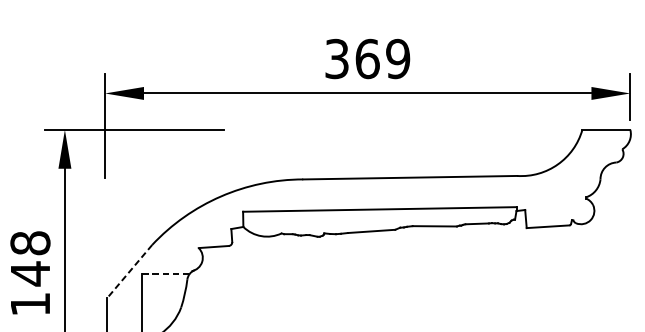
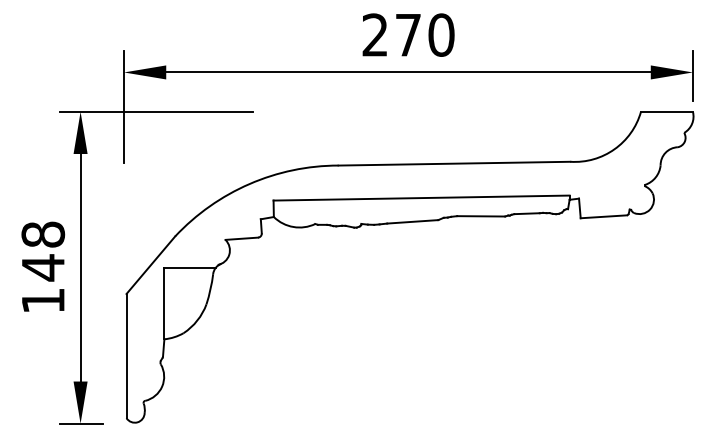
text: (367, 58) -> (408, 34), 369 -> 270
line: (129, 271) -> (150, 265), dashed -> solid
line: (166, 273) -> (190, 267), dashed -> solid

